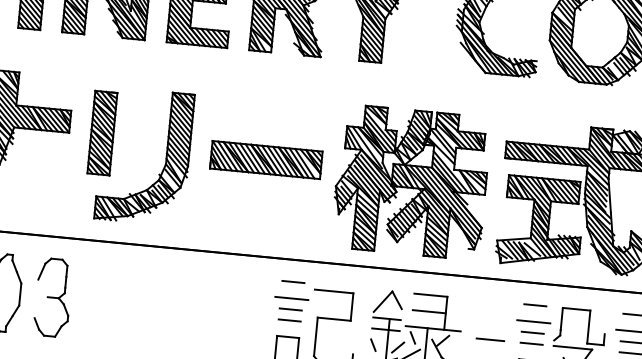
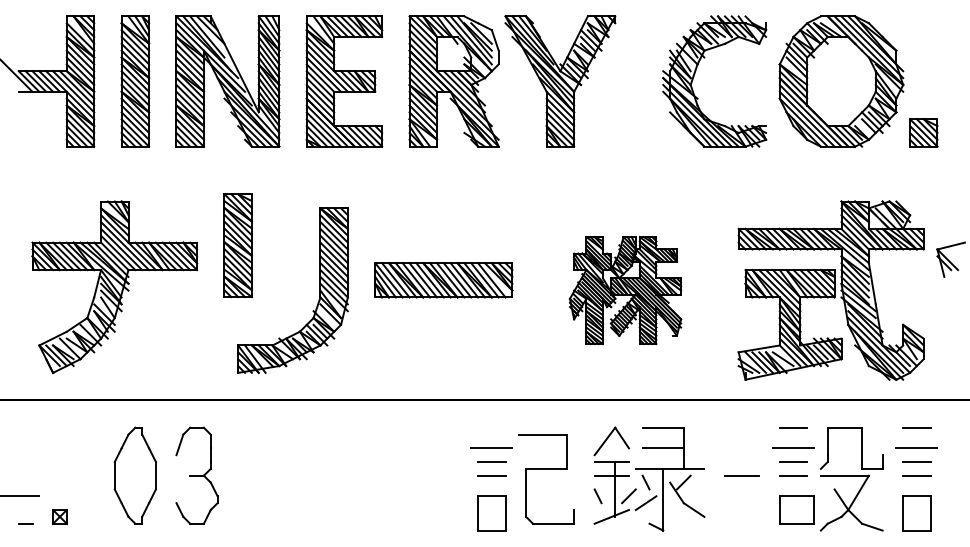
part: (102, 133) -> (238, 245), moved
part: (411, 182) -> (625, 290), size x0.6
line: (293, 281) -> (491, 427), removed

